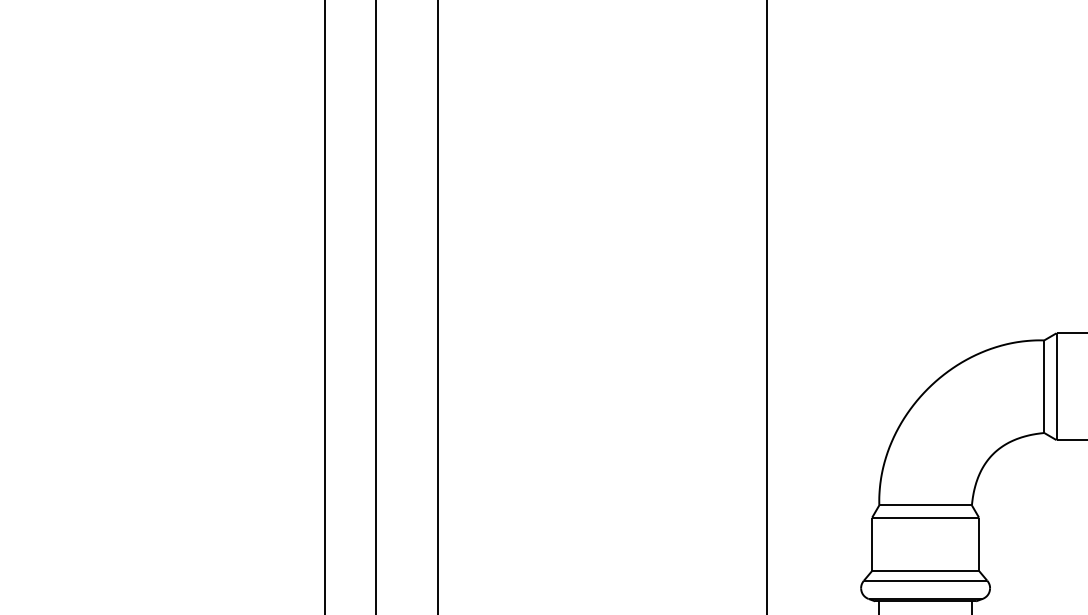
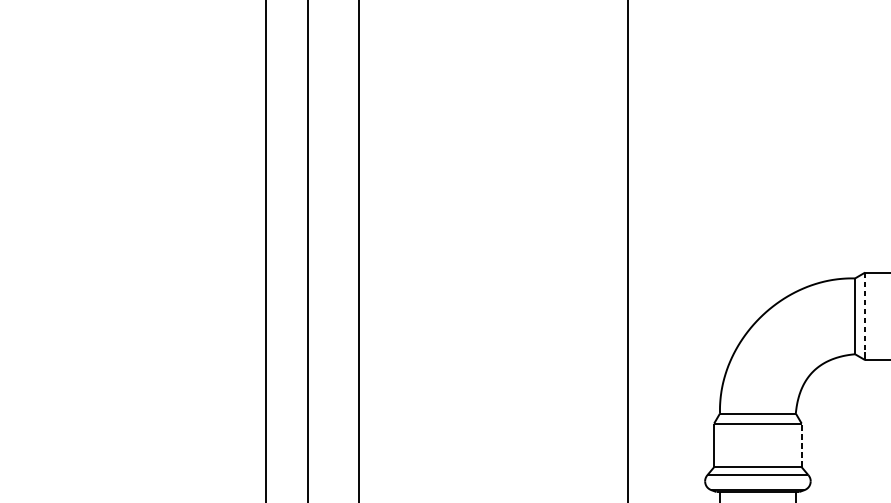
line: (1056, 382) -> (865, 312), solid -> dashed
line: (979, 544) -> (802, 445), solid -> dashed

